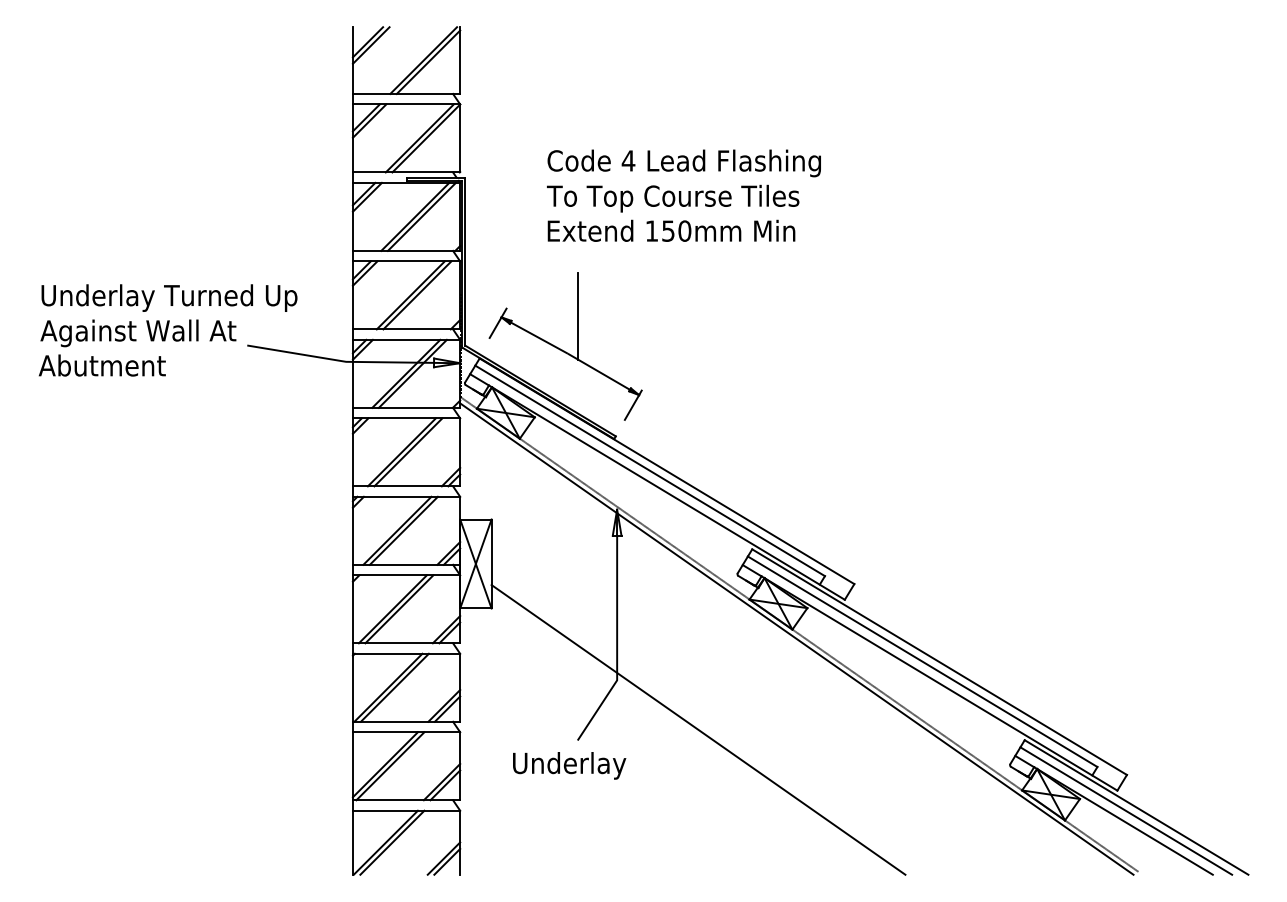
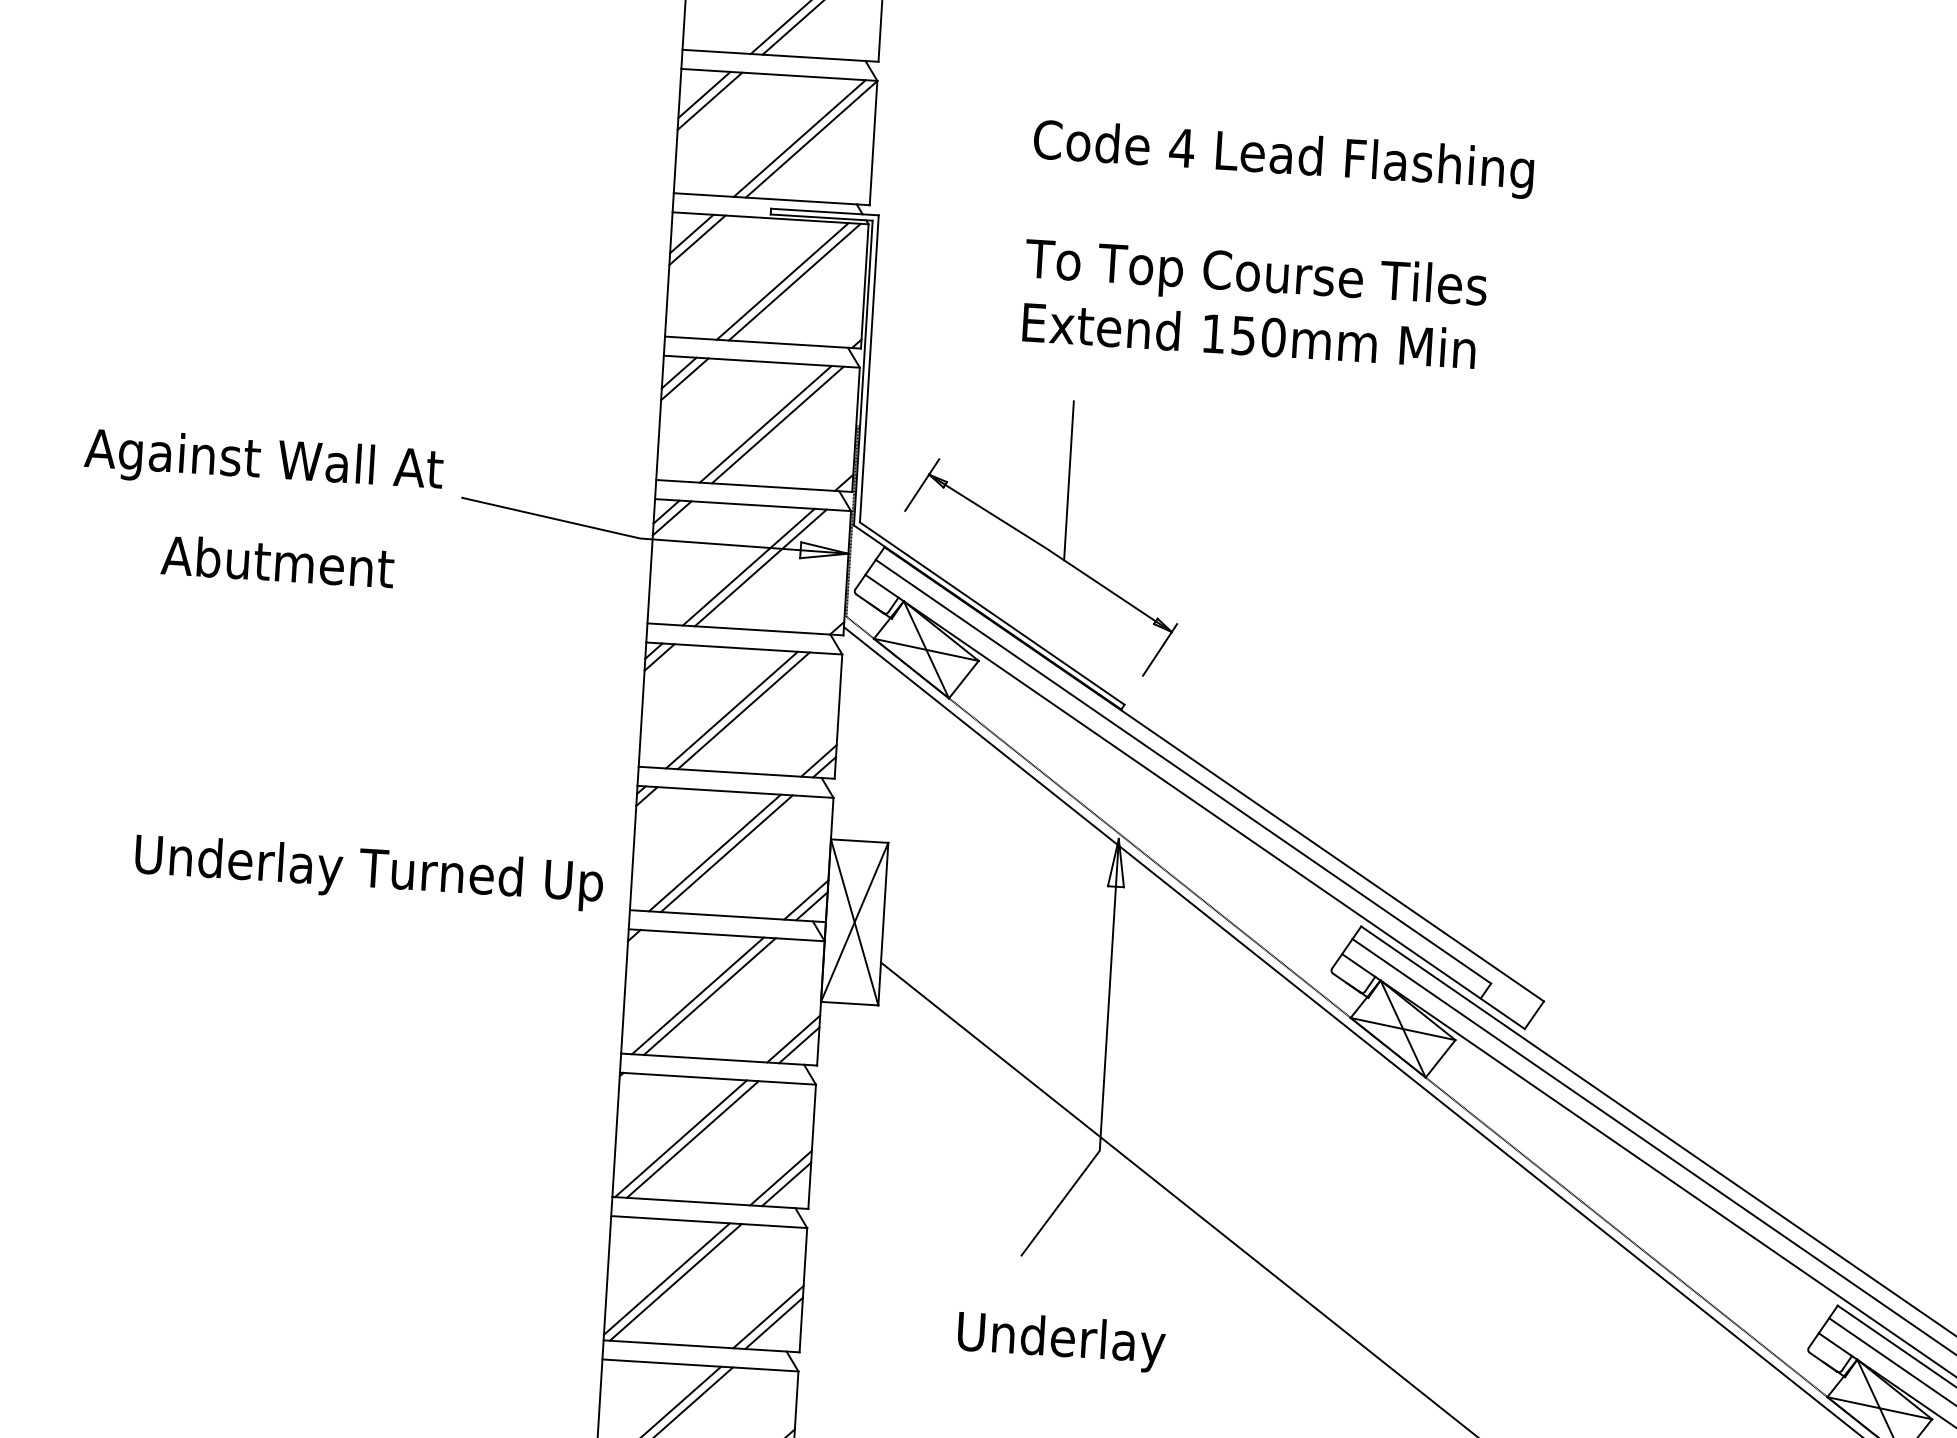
text: (683, 163) -> (1282, 158), moved
text: (169, 297) -> (369, 871), moved
text: (101, 365) -> (276, 561), moved
text: (569, 765) -> (1061, 1341), moved

